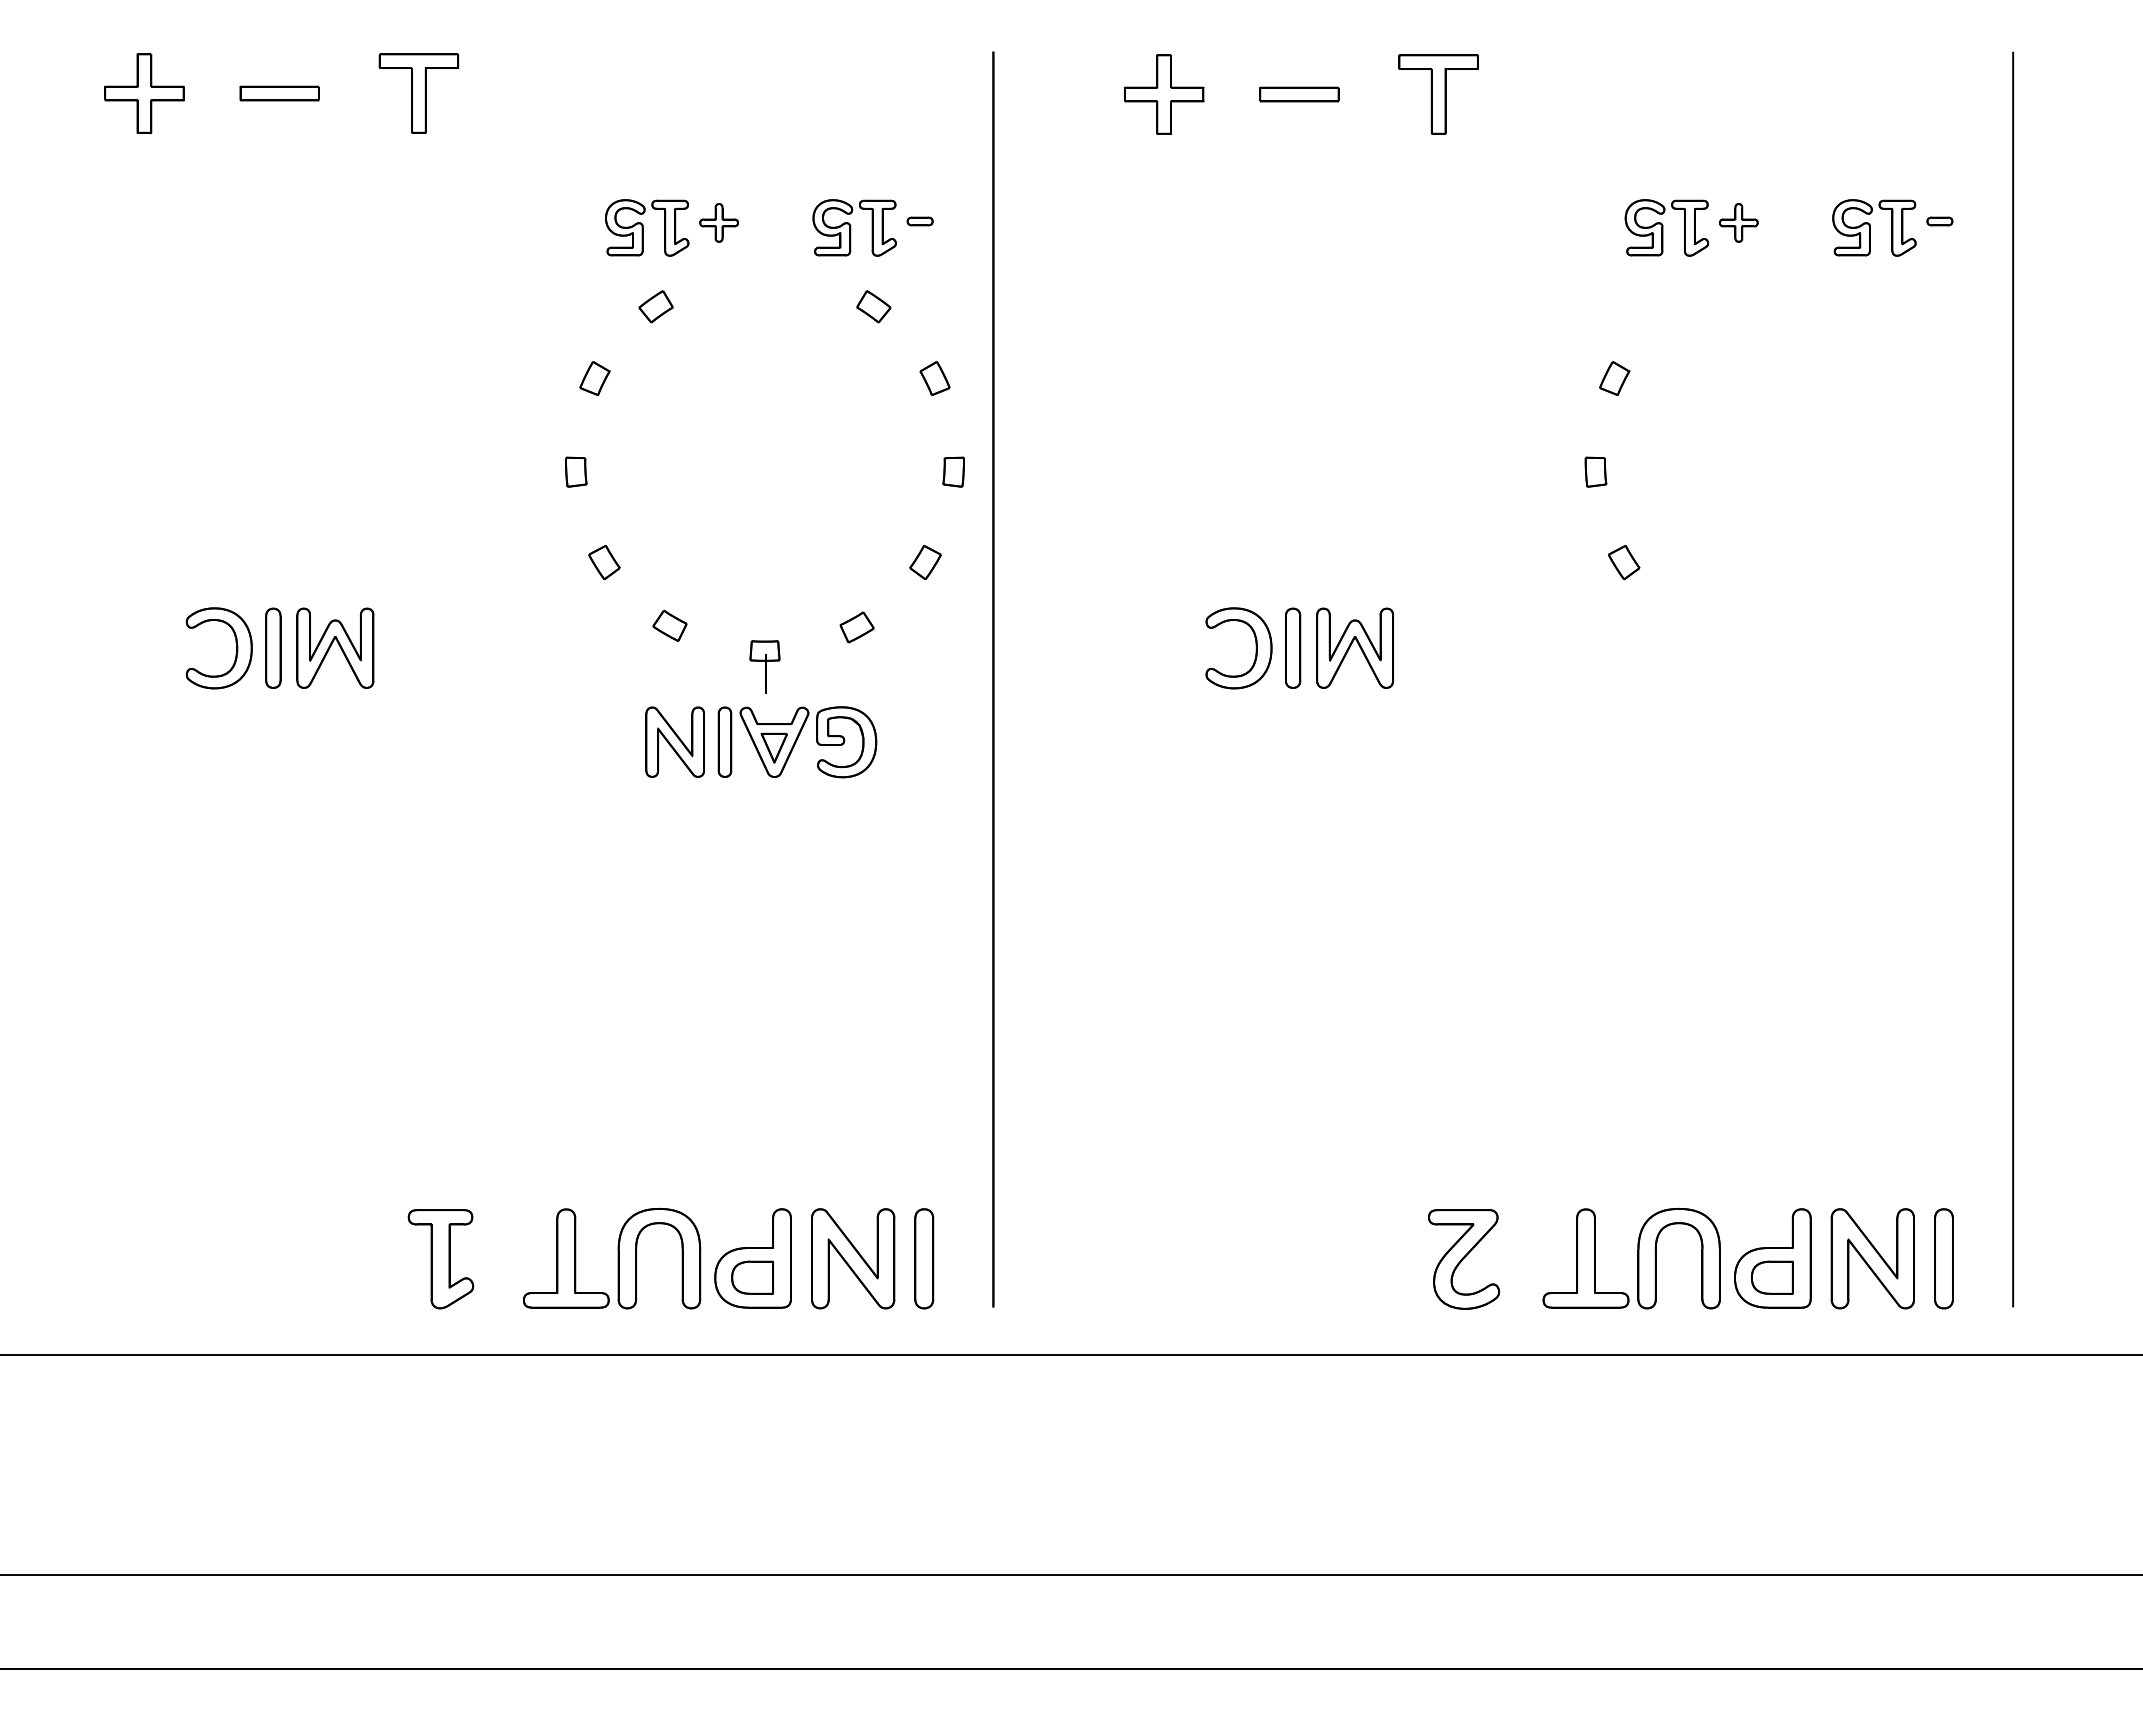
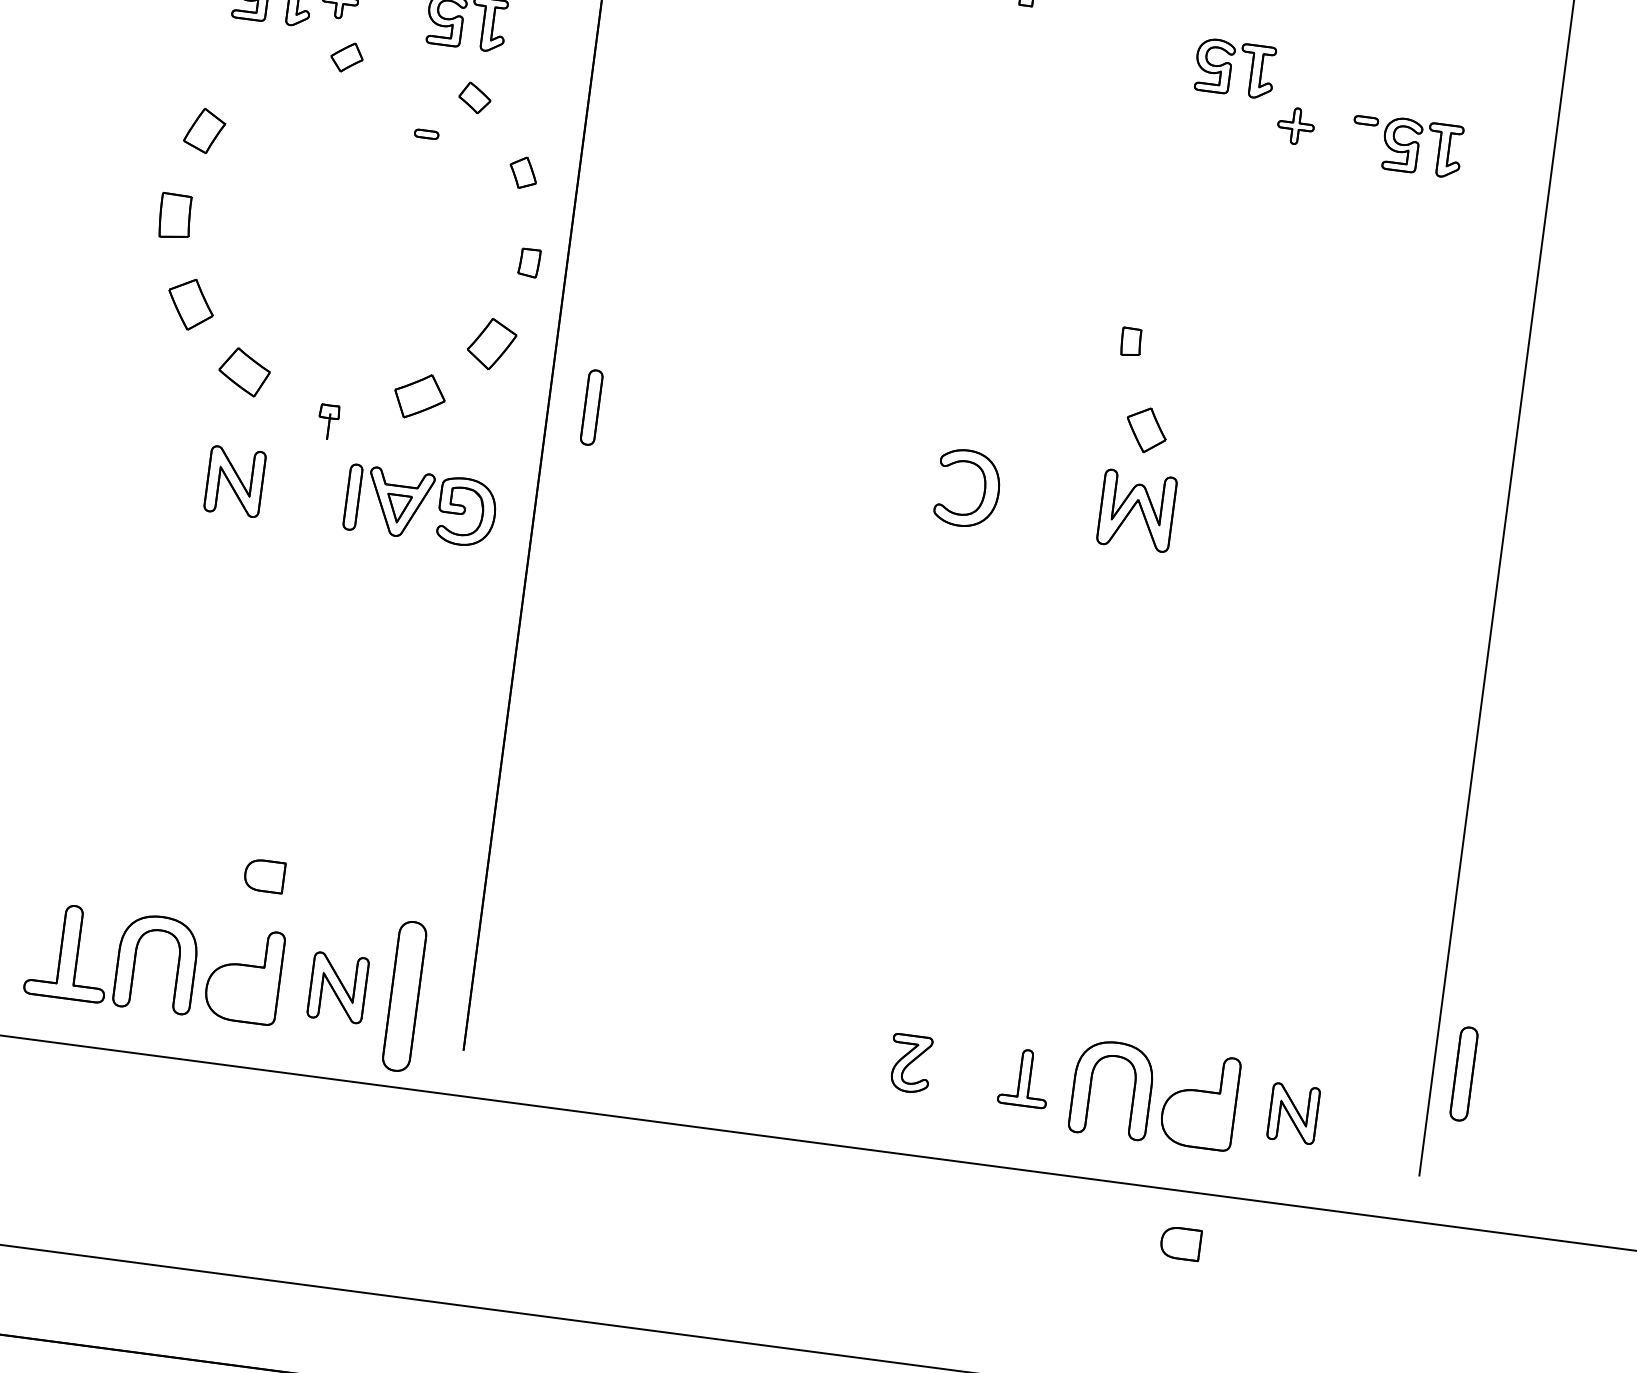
part: (919, 221) -> (426, 134), moved
part: (1939, 221) -> (1366, 120), moved
part: (1666, 227) -> (1234, 68), moved
part: (655, 306) -> (346, 57), moved
part: (594, 378) -> (204, 130), size x1.4
part: (1614, 378) -> (1160, 256), removed
part: (576, 471) -> (175, 215), size x1.6
part: (604, 562) -> (190, 304), size x1.6
part: (925, 562) -> (491, 344), size x1.6
part: (1624, 562) -> (1146, 430), size x1.4
part: (669, 625) -> (244, 371), size x1.6
part: (856, 627) -> (419, 396), size x1.6
part: (1293, 647) -> (592, 406), moved
part: (1354, 647) -> (1136, 510), moved
part: (1255, 649) -> (983, 491), moved
part: (764, 666) -> (328, 421), size x0.7
part: (797, 742) -> (420, 506), moved
part: (853, 1258) -> (338, 987), size x0.7
part: (924, 1258) -> (405, 996), size x1.6
part: (1585, 1258) -> (1024, 1077), size x0.6
part: (1872, 1258) -> (1293, 1113), size x0.6
part: (1943, 1258) -> (1463, 1073), moved
part: (1463, 1259) -> (910, 1063), size x0.6
part: (752, 1277) -> (264, 875), moved
part: (1771, 1277) -> (1180, 1243), moved

